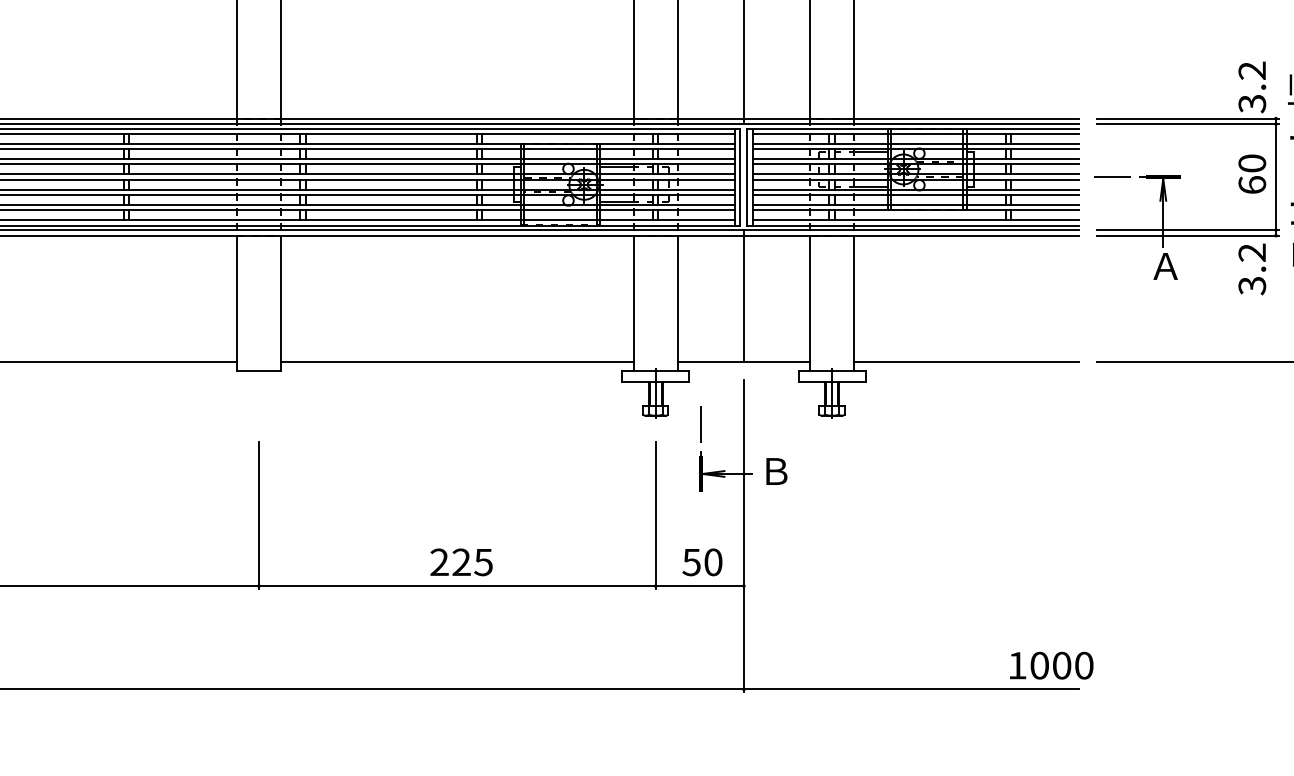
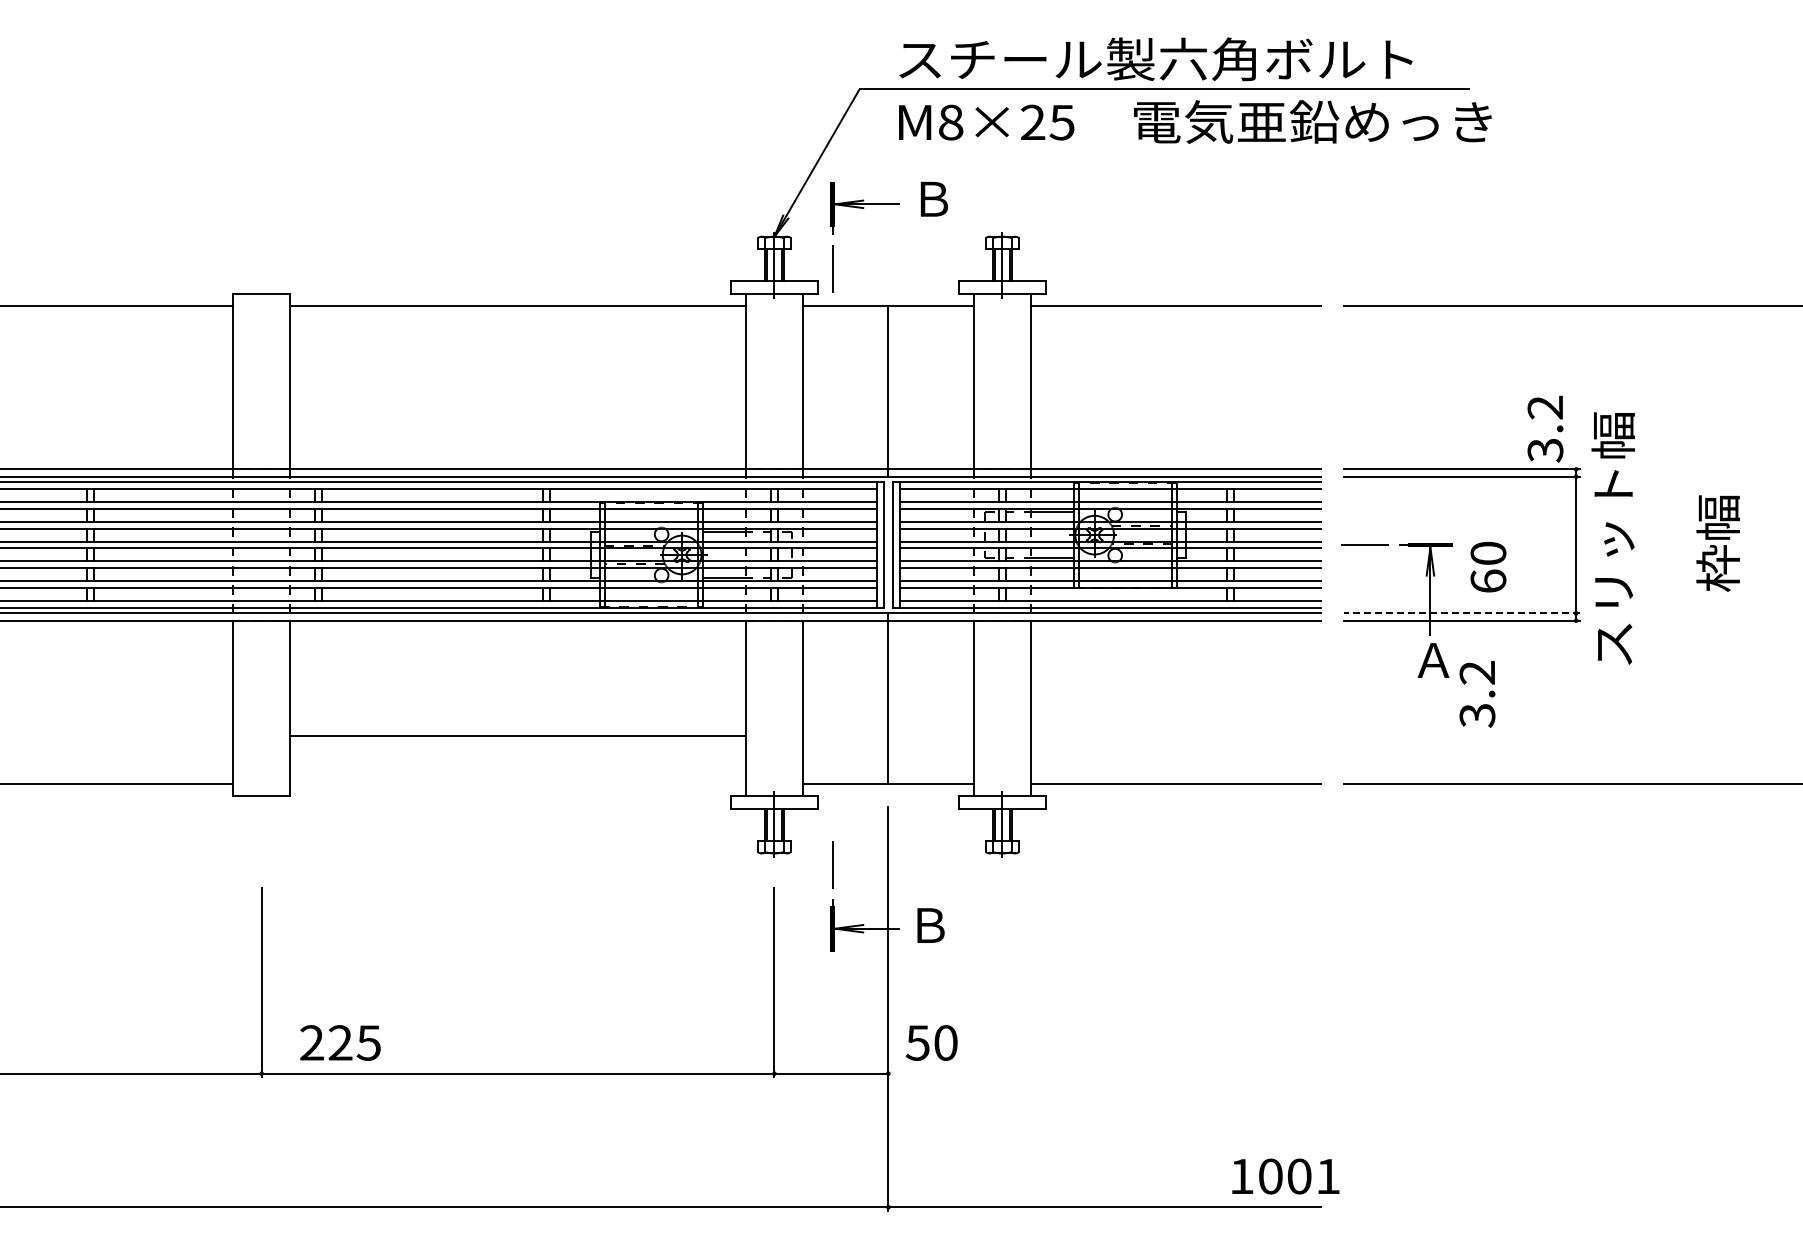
text: (1252, 174) -> (1488, 567), moved
line: (1187, 230) -> (1461, 613), solid -> dashed
text: (1252, 269) -> (1477, 694), moved
line: (456, 362) -> (517, 736), moved
text: (461, 561) -> (340, 1042), moved
text: (702, 561) -> (931, 1042), moved
text: (1084, 665) -> (1328, 1176), 1000 -> 1001

